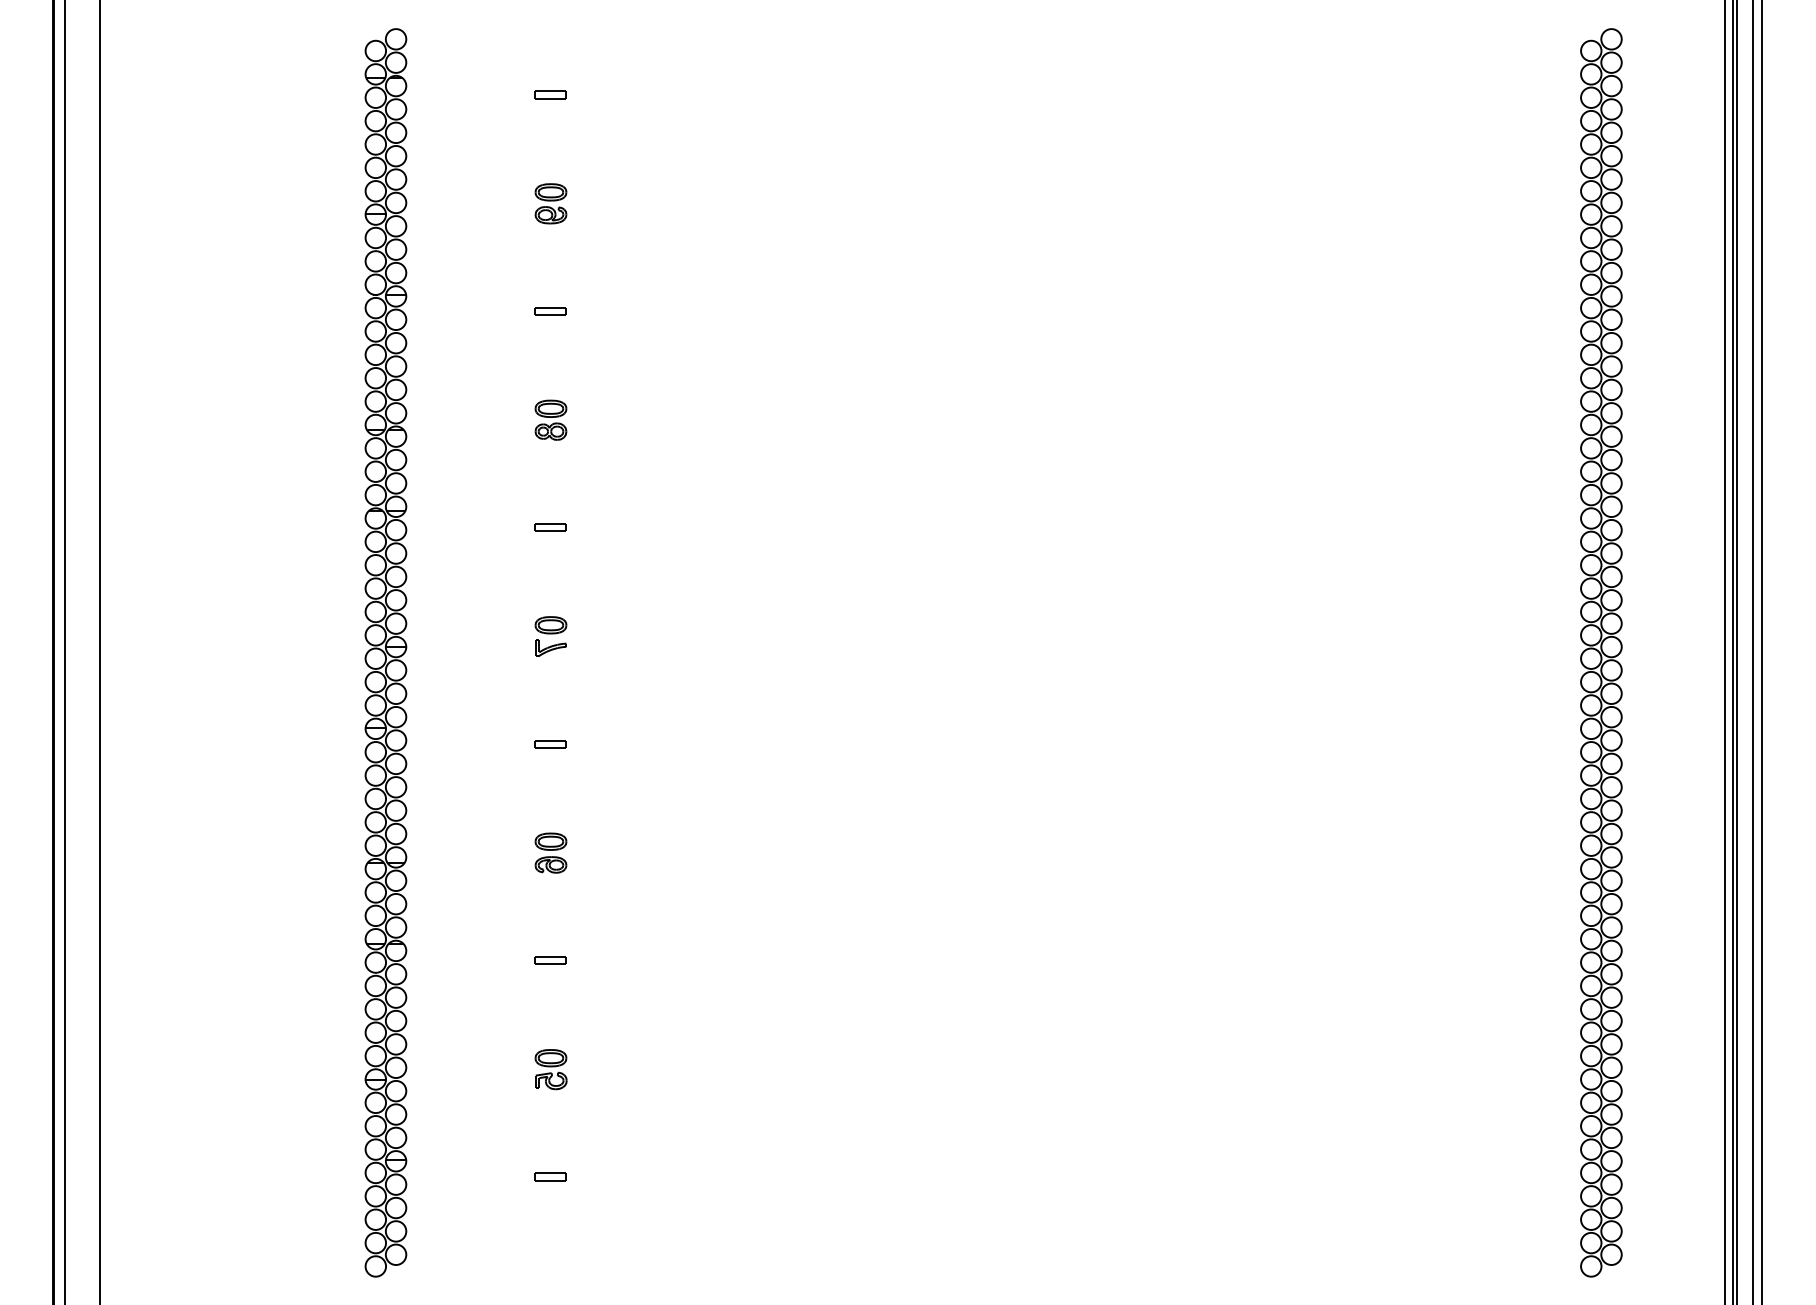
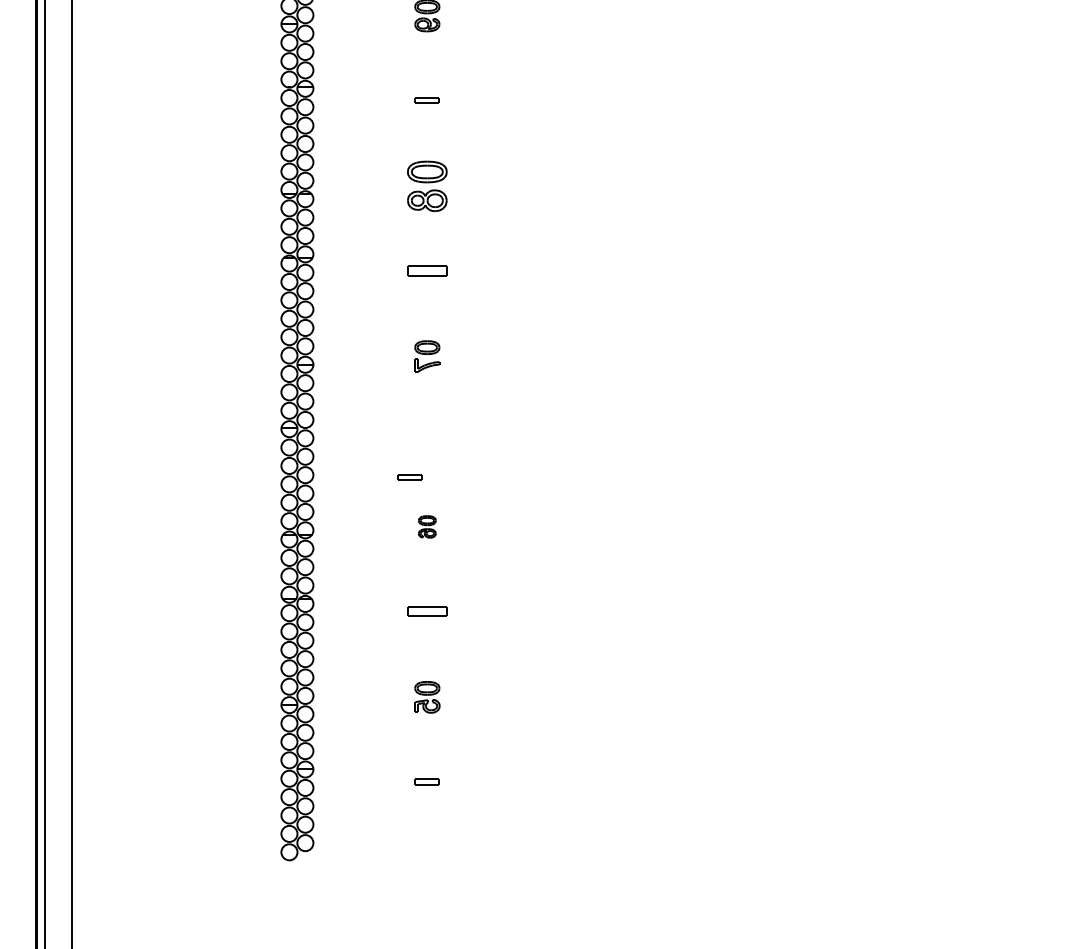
part: (550, 419) -> (426, 185), size x1.6
part: (550, 527) -> (426, 270), size x1.6
part: (550, 744) -> (409, 477), moved
part: (550, 852) -> (426, 526), size x0.7
part: (550, 960) -> (426, 611), size x1.6

